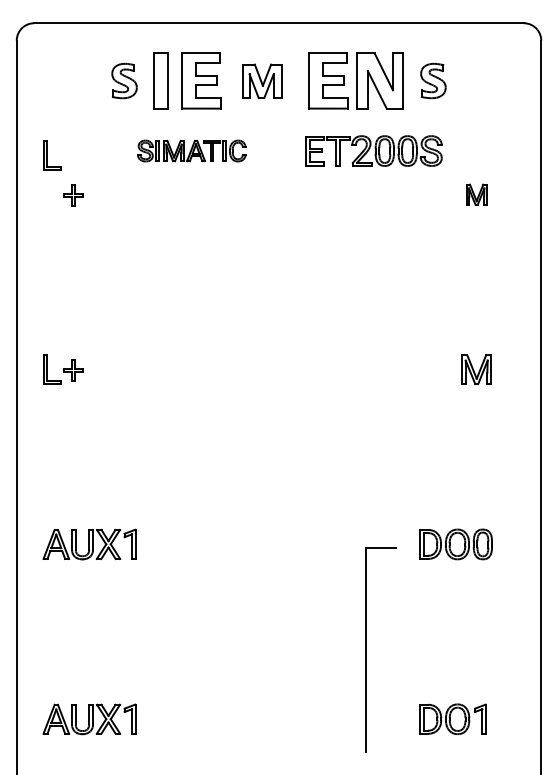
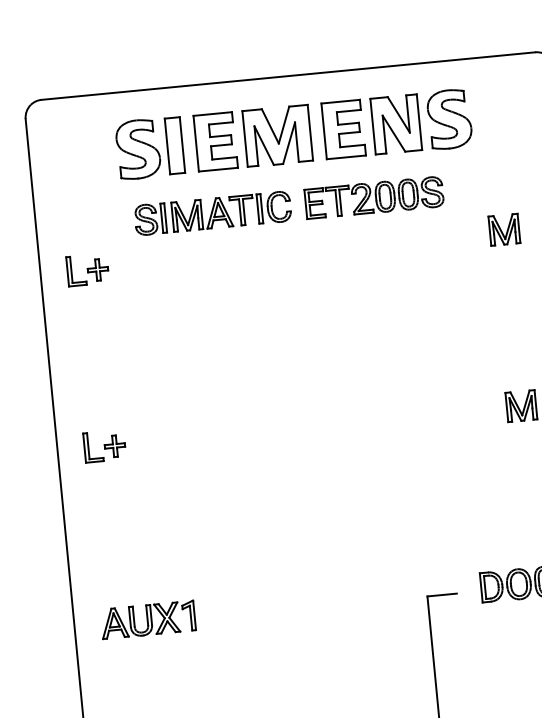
part: (124, 80) -> (138, 148), size x1.67
part: (433, 80) -> (449, 118), size x1.67
part: (262, 81) -> (277, 136), size x1.67
part: (191, 150) -> (212, 212), size x1.43
part: (373, 150) -> (373, 197), moved
part: (52, 155) -> (76, 270), moved
part: (476, 194) -> (504, 229), size x1.43

